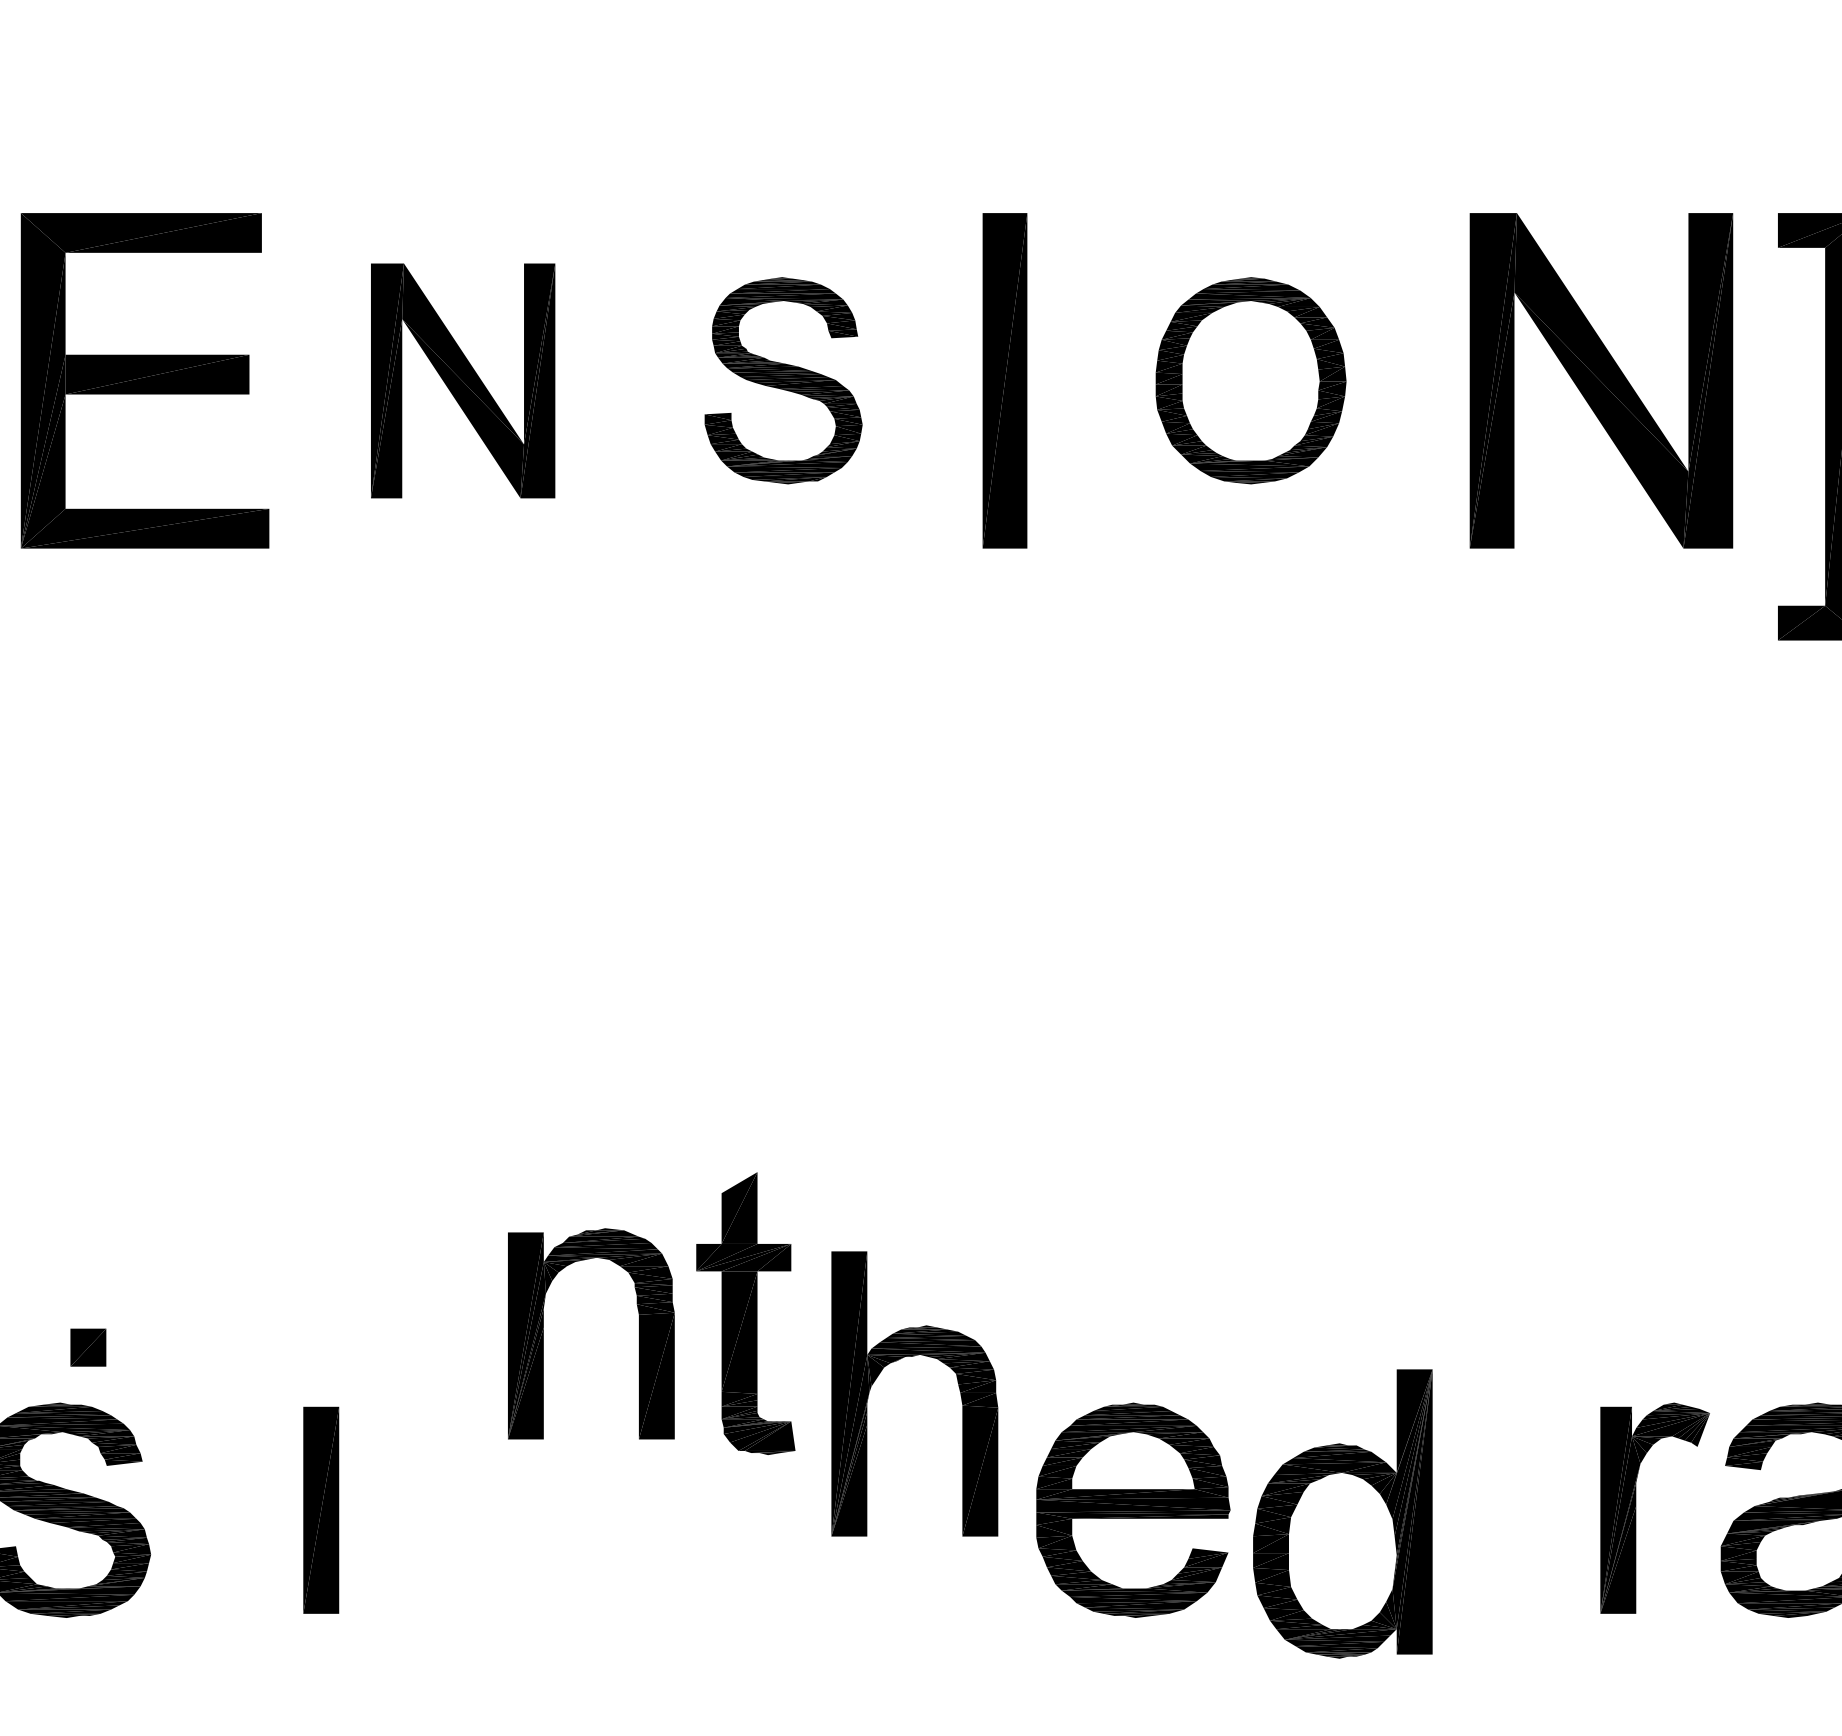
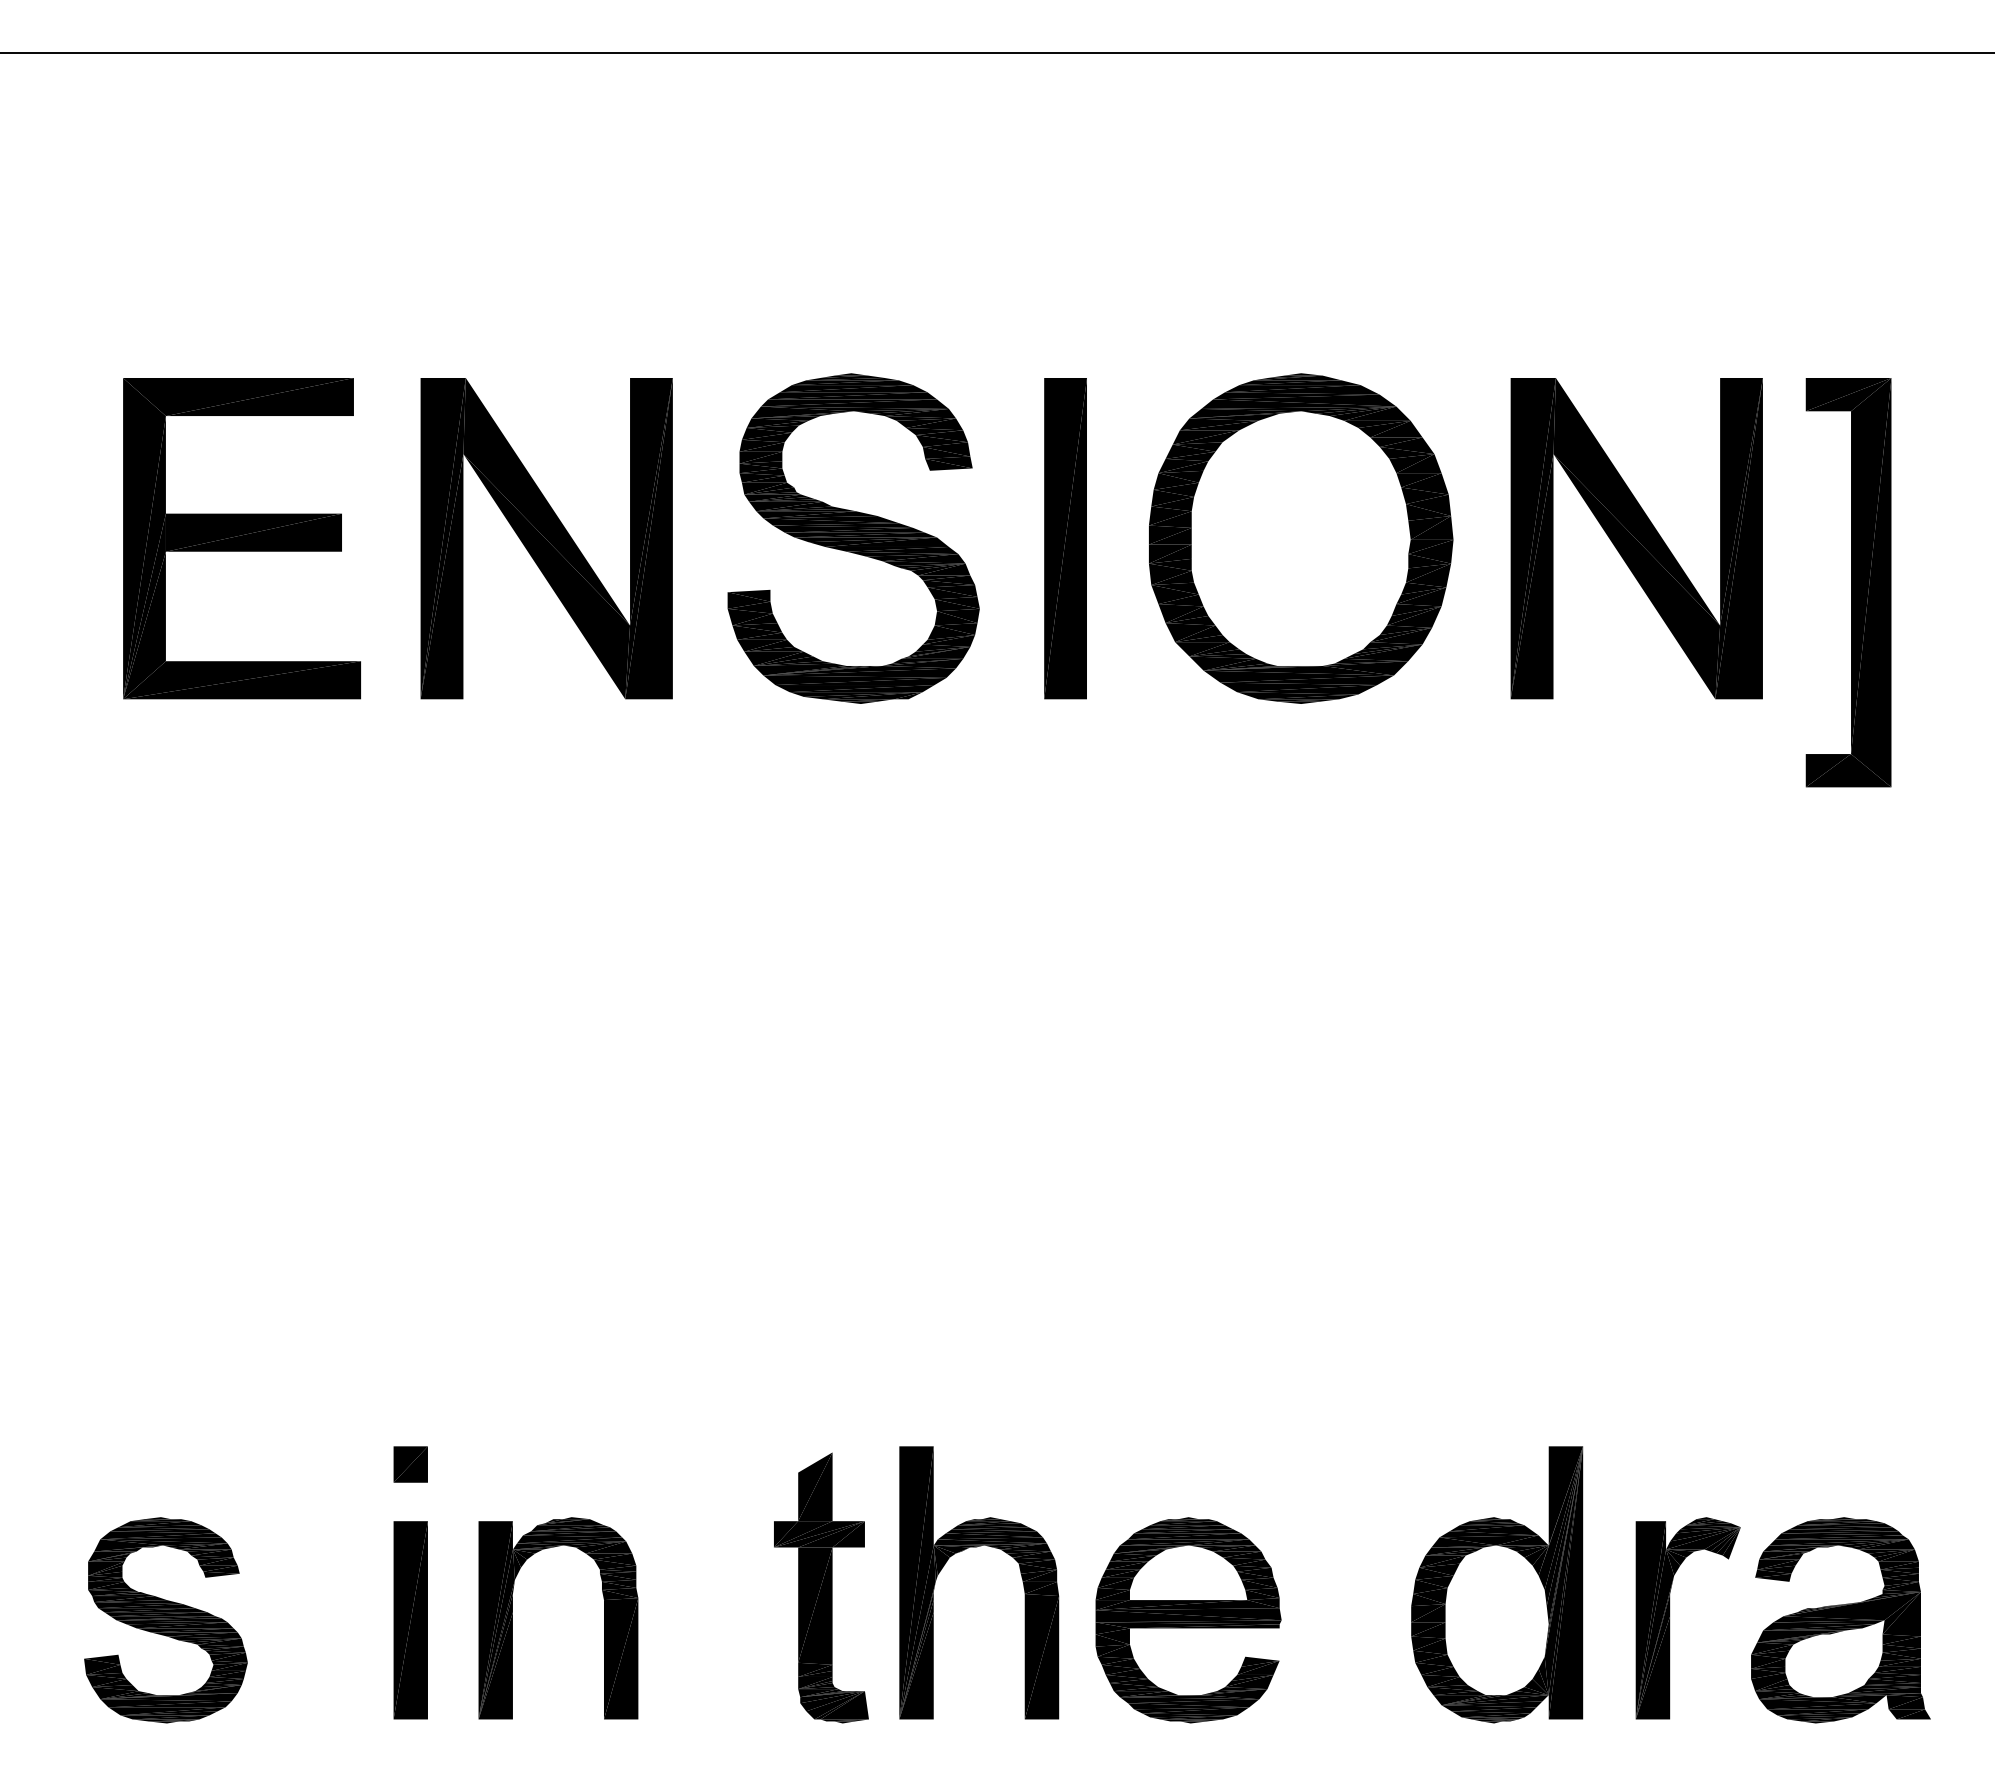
part: (462, 380) -> (546, 538), size x1.43
part: (783, 380) -> (853, 538), size x1.67
part: (1251, 380) -> (1301, 538), size x1.67
part: (745, 1313) -> (821, 1587), moved
part: (543, 1334) -> (512, 1618), moved
part: (88, 1347) -> (410, 1464), moved
part: (913, 1357) -> (977, 1547), moved
part: (1343, 1513) -> (1497, 1584), moved

